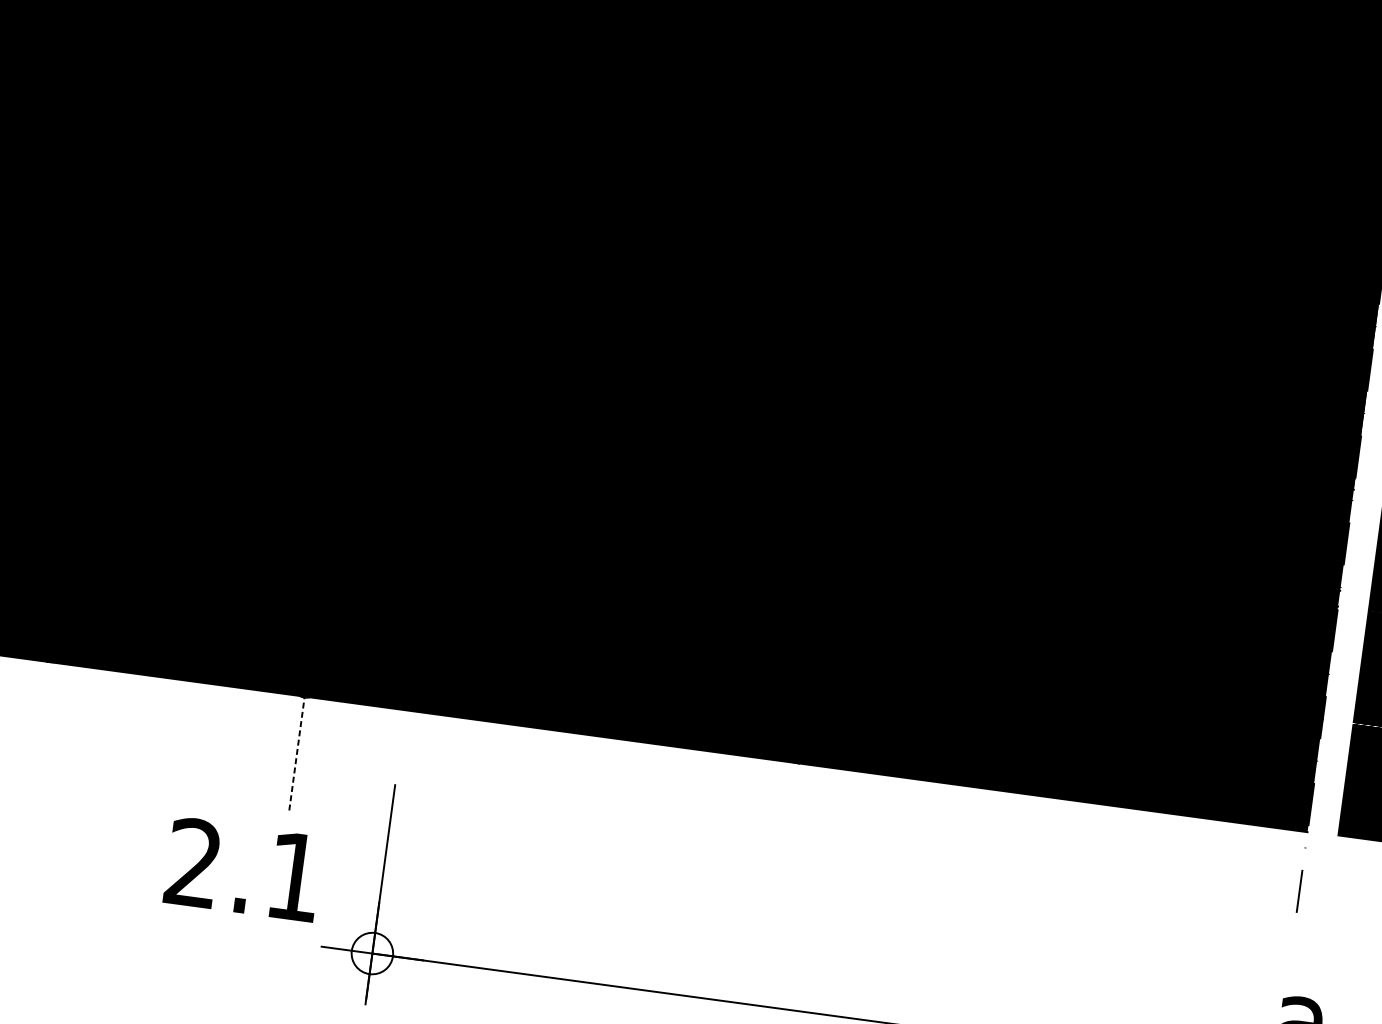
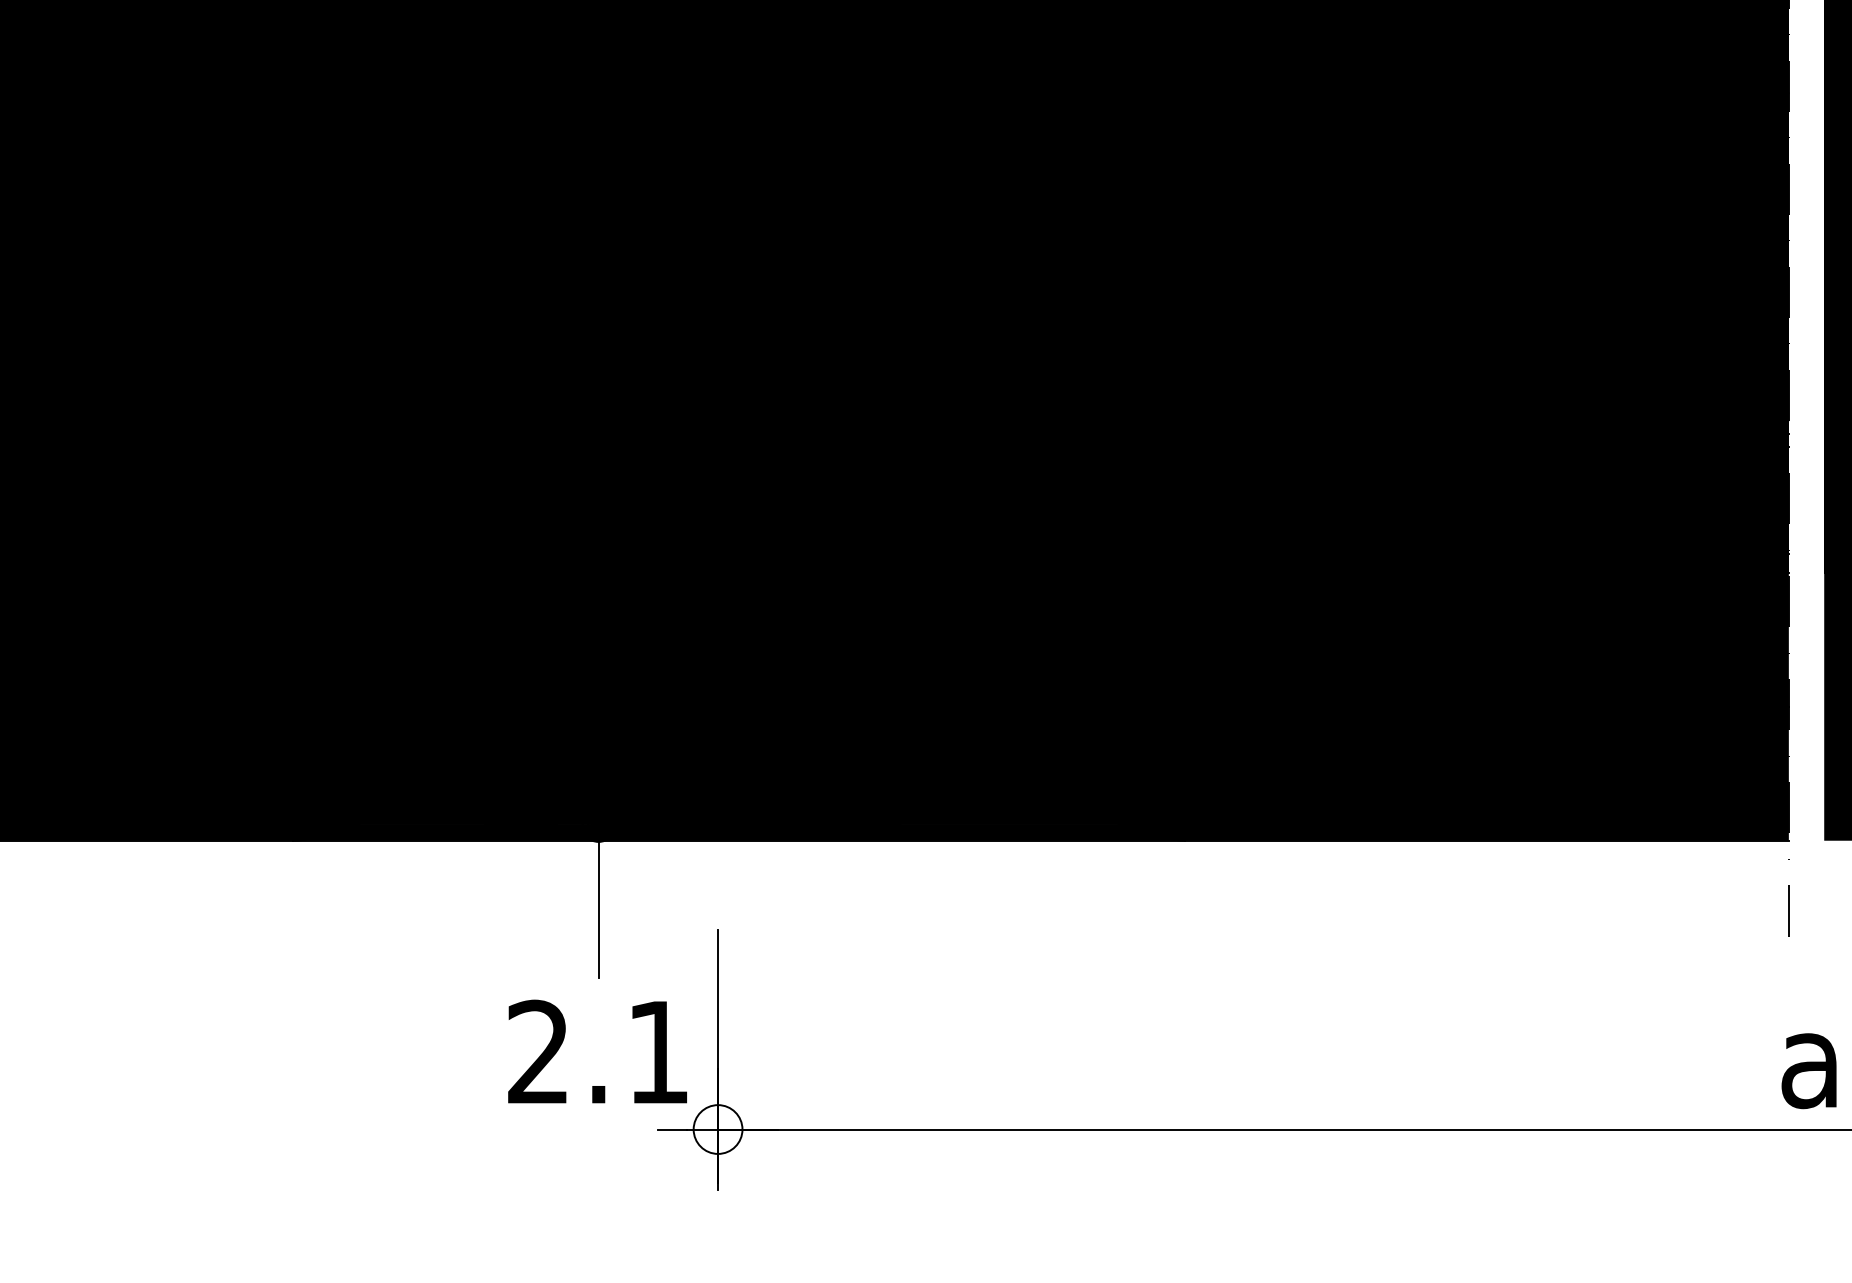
line: (297, 747) -> (598, 901), dashed -> solid
text: (243, 869) -> (597, 1051), moved

